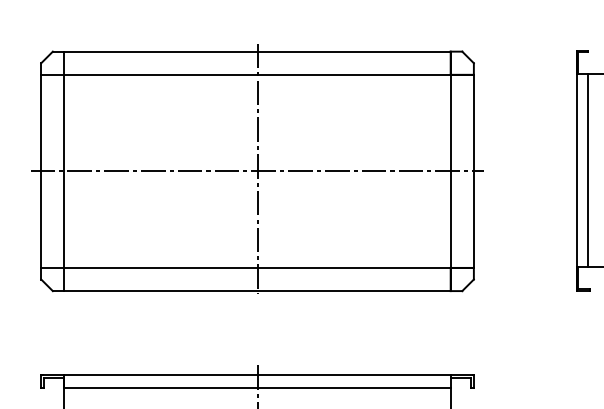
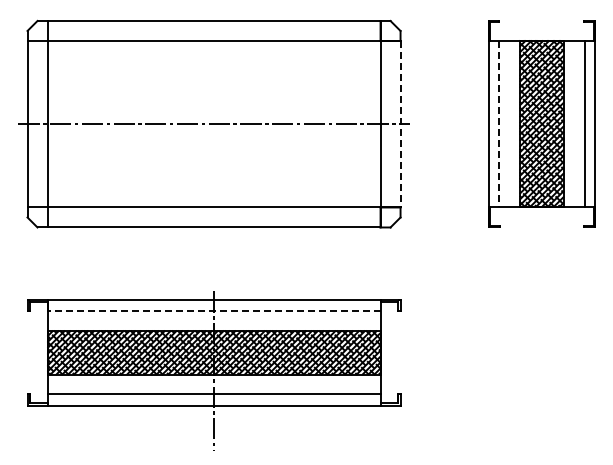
line: (258, 169) -> (214, 122), removed
line: (473, 171) -> (400, 124), solid -> dashed
line: (588, 171) -> (499, 124), solid -> dashed
line: (258, 388) -> (214, 311), solid -> dashed

